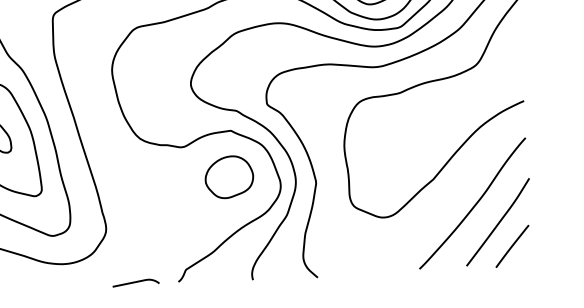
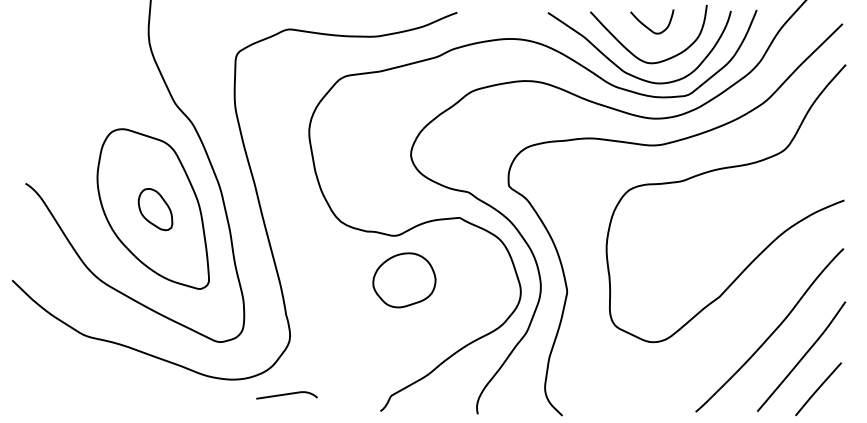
part: (229, 177) -> (404, 280), moved
curve: (135, 283) -> (286, 395), moved

